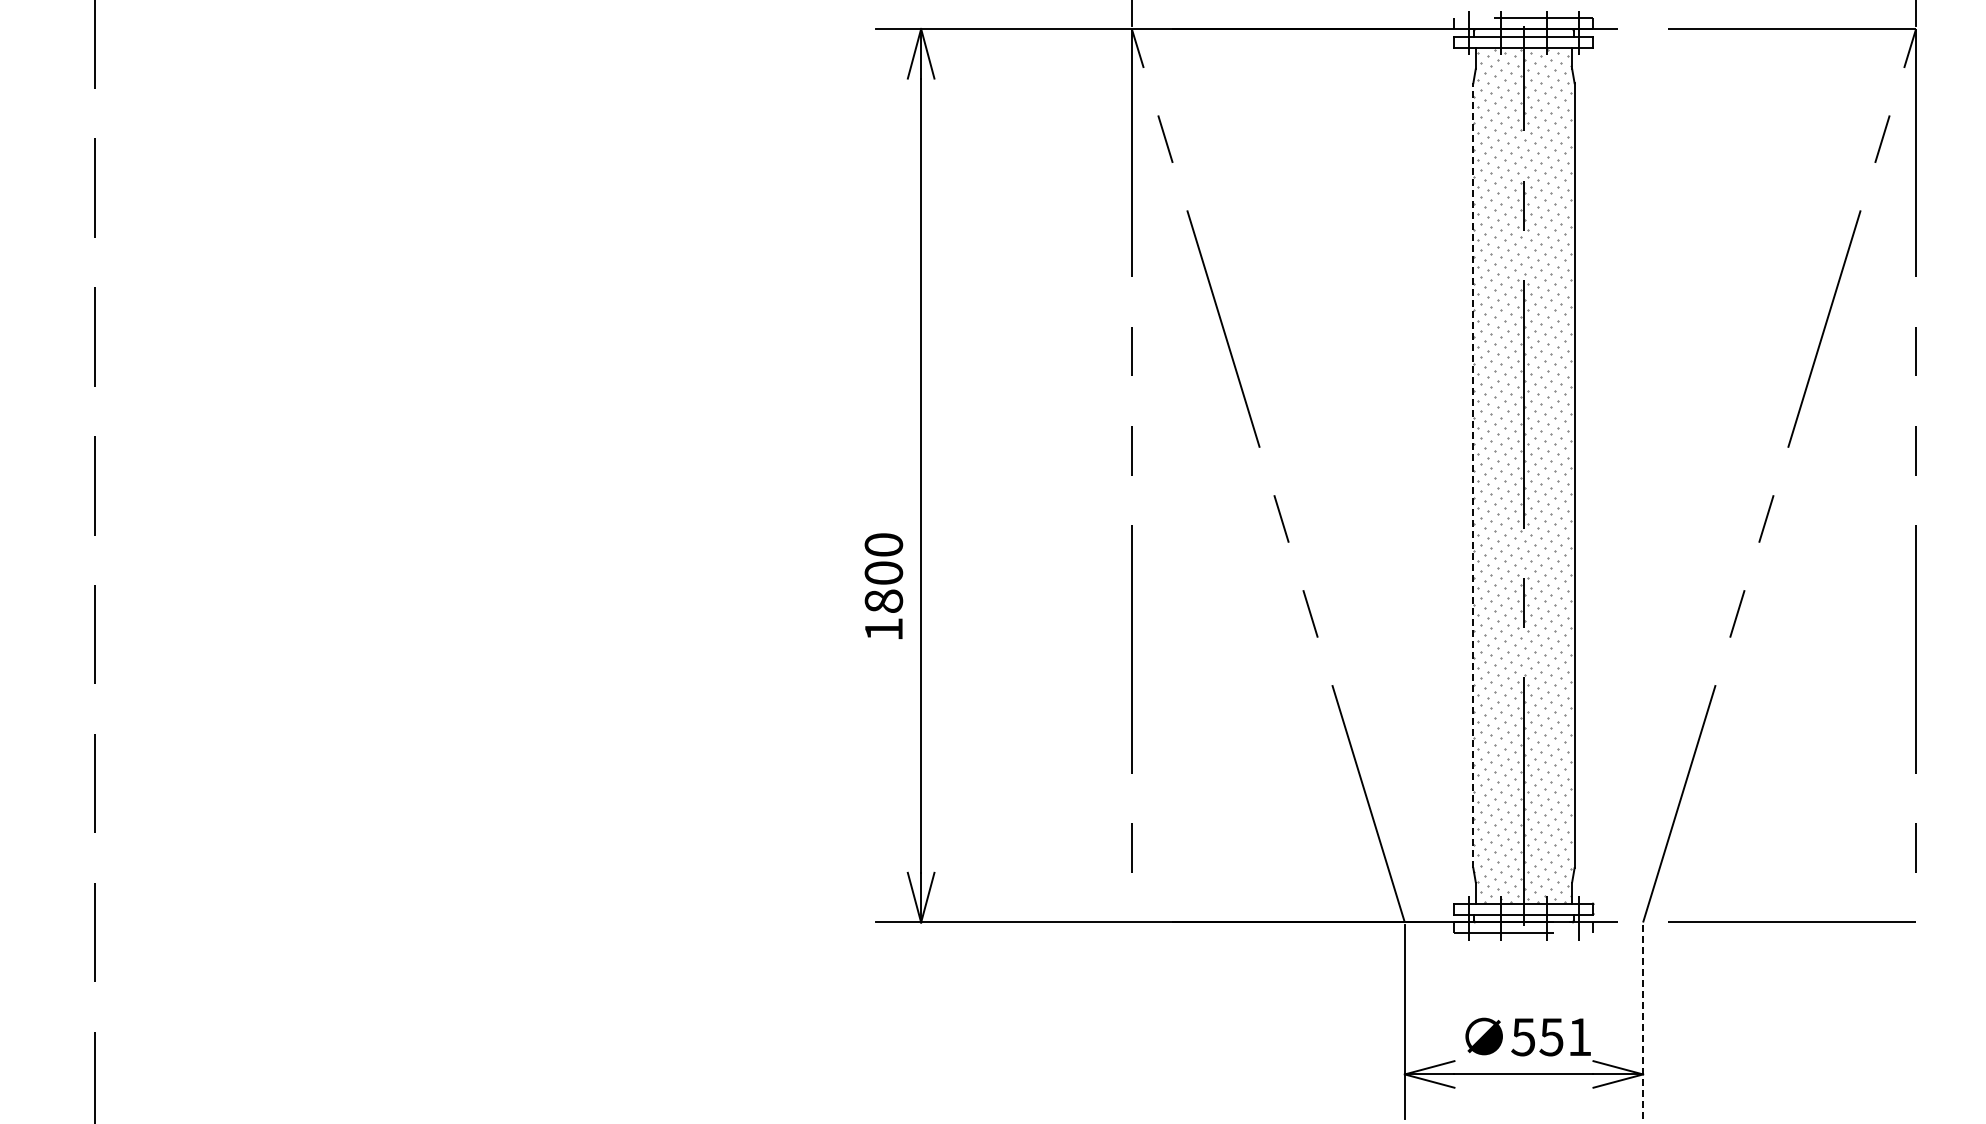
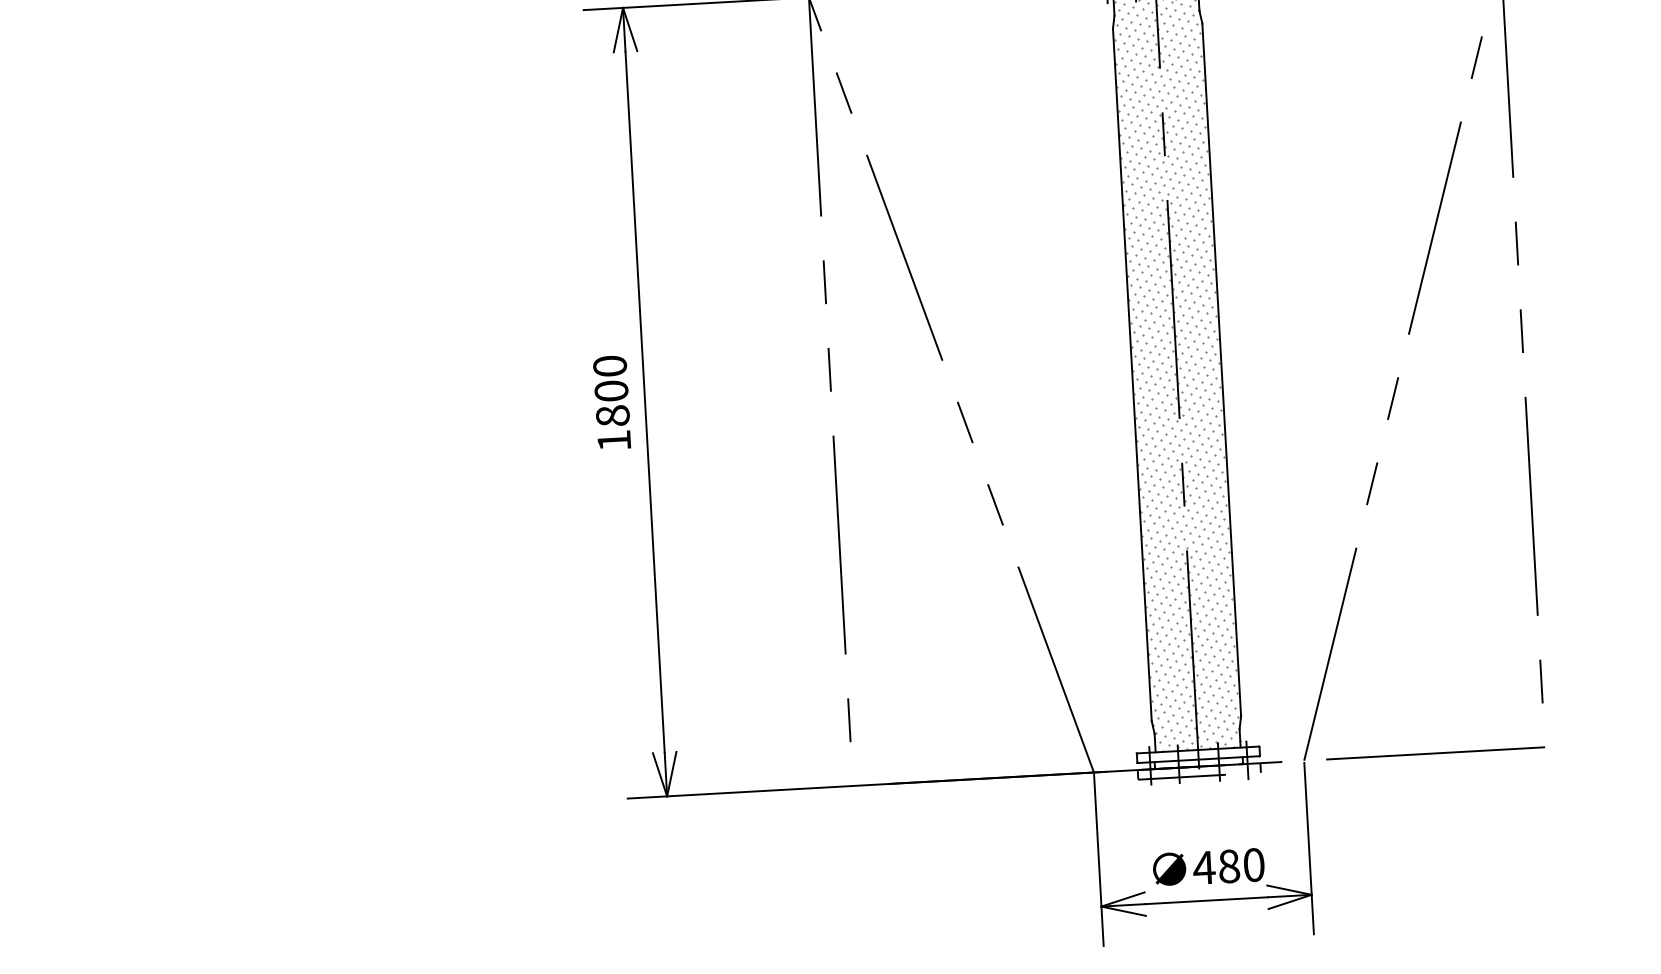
line: (1473, 475) -> (1132, 374), dashed -> solid
text: (883, 585) -> (611, 402), moved
line: (1643, 1022) -> (1309, 848), dashed -> solid
text: (1550, 1037) -> (1228, 866), 551 -> 480

